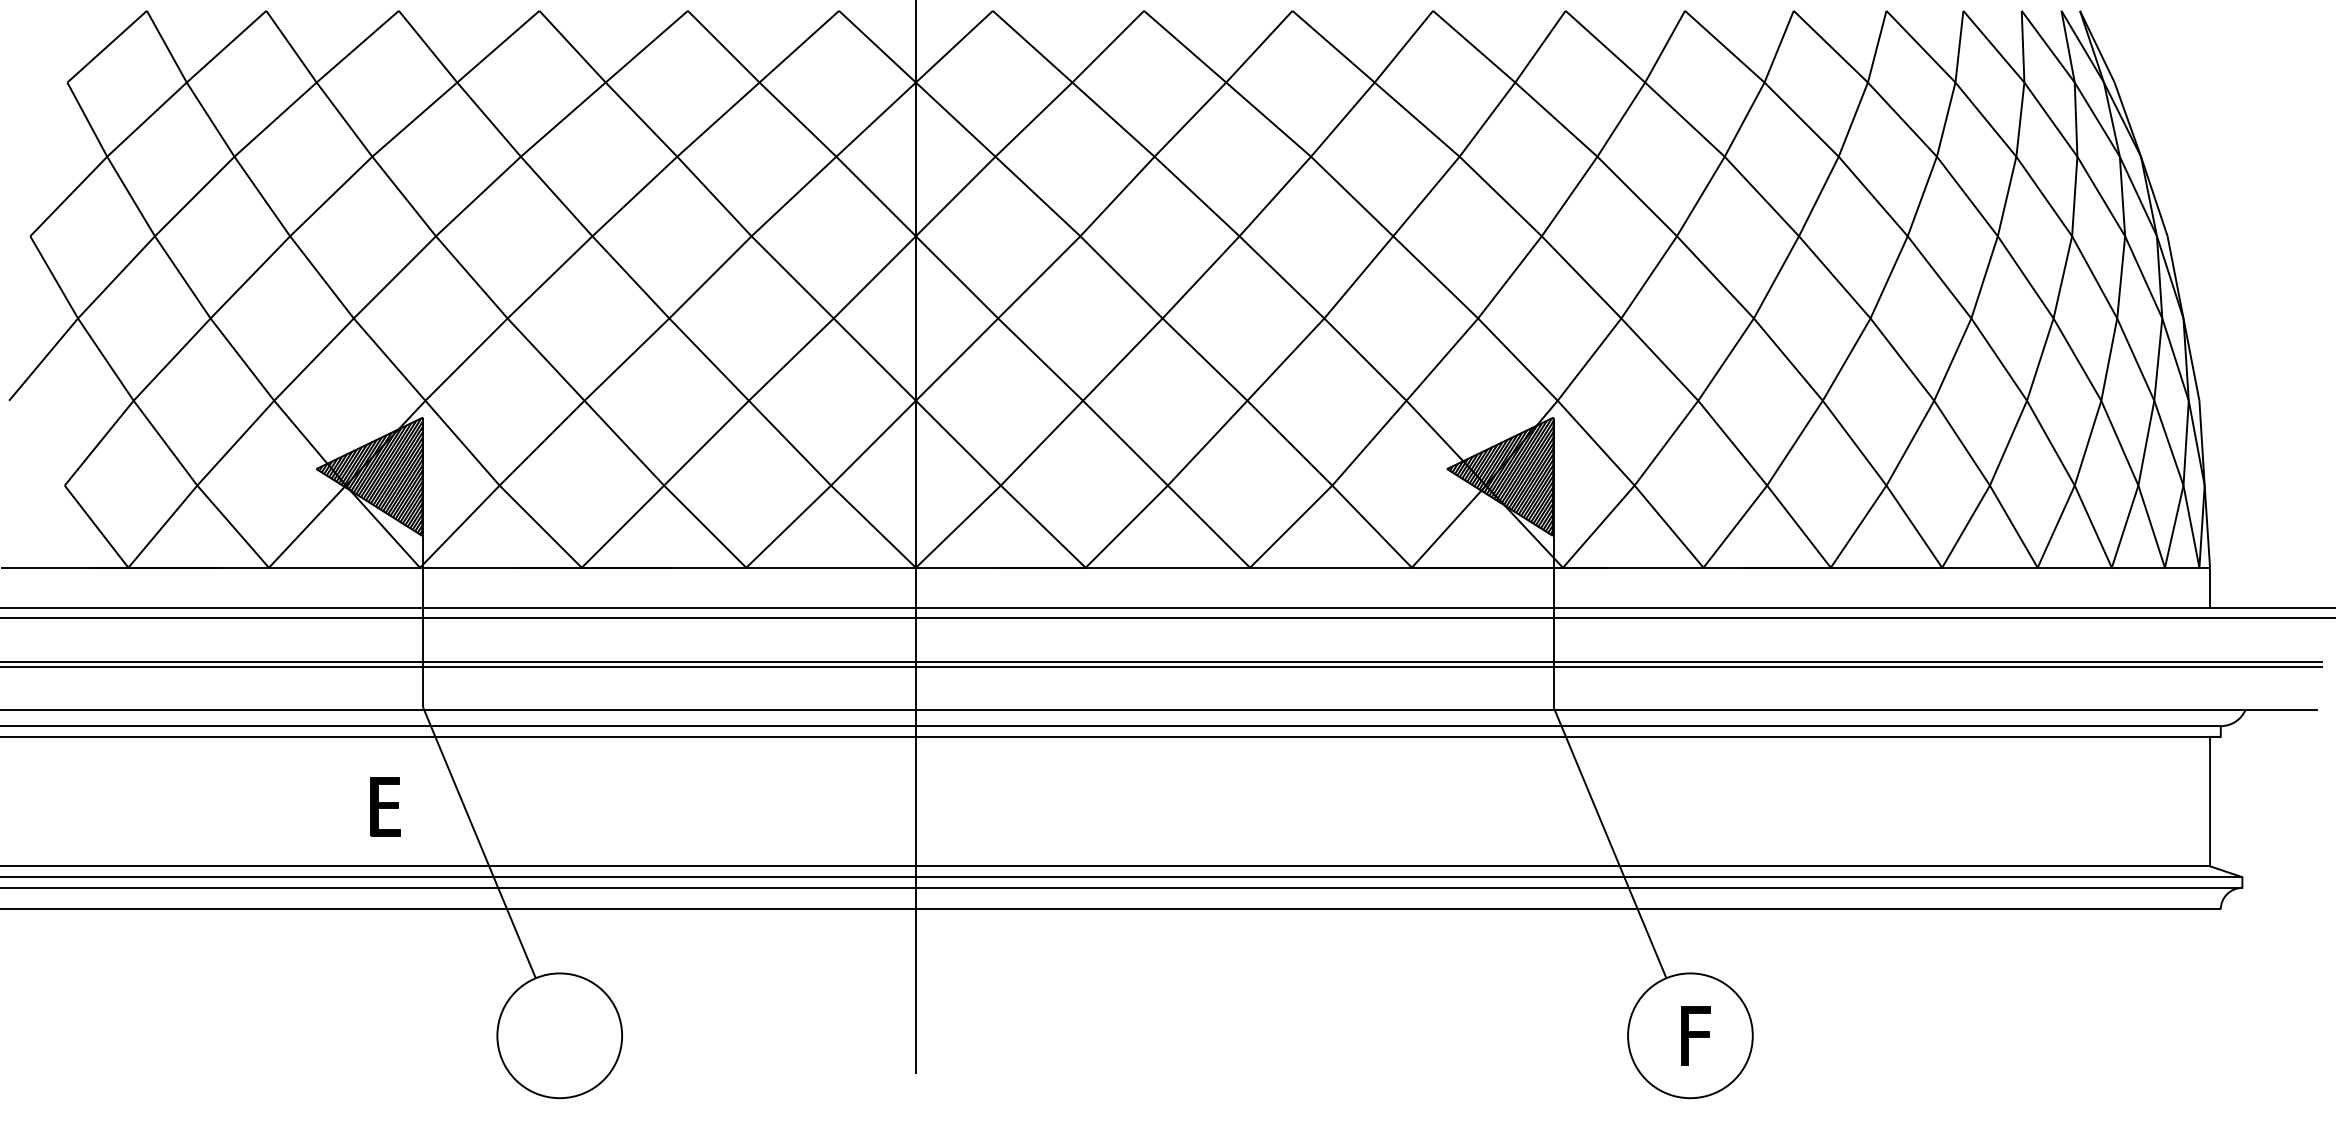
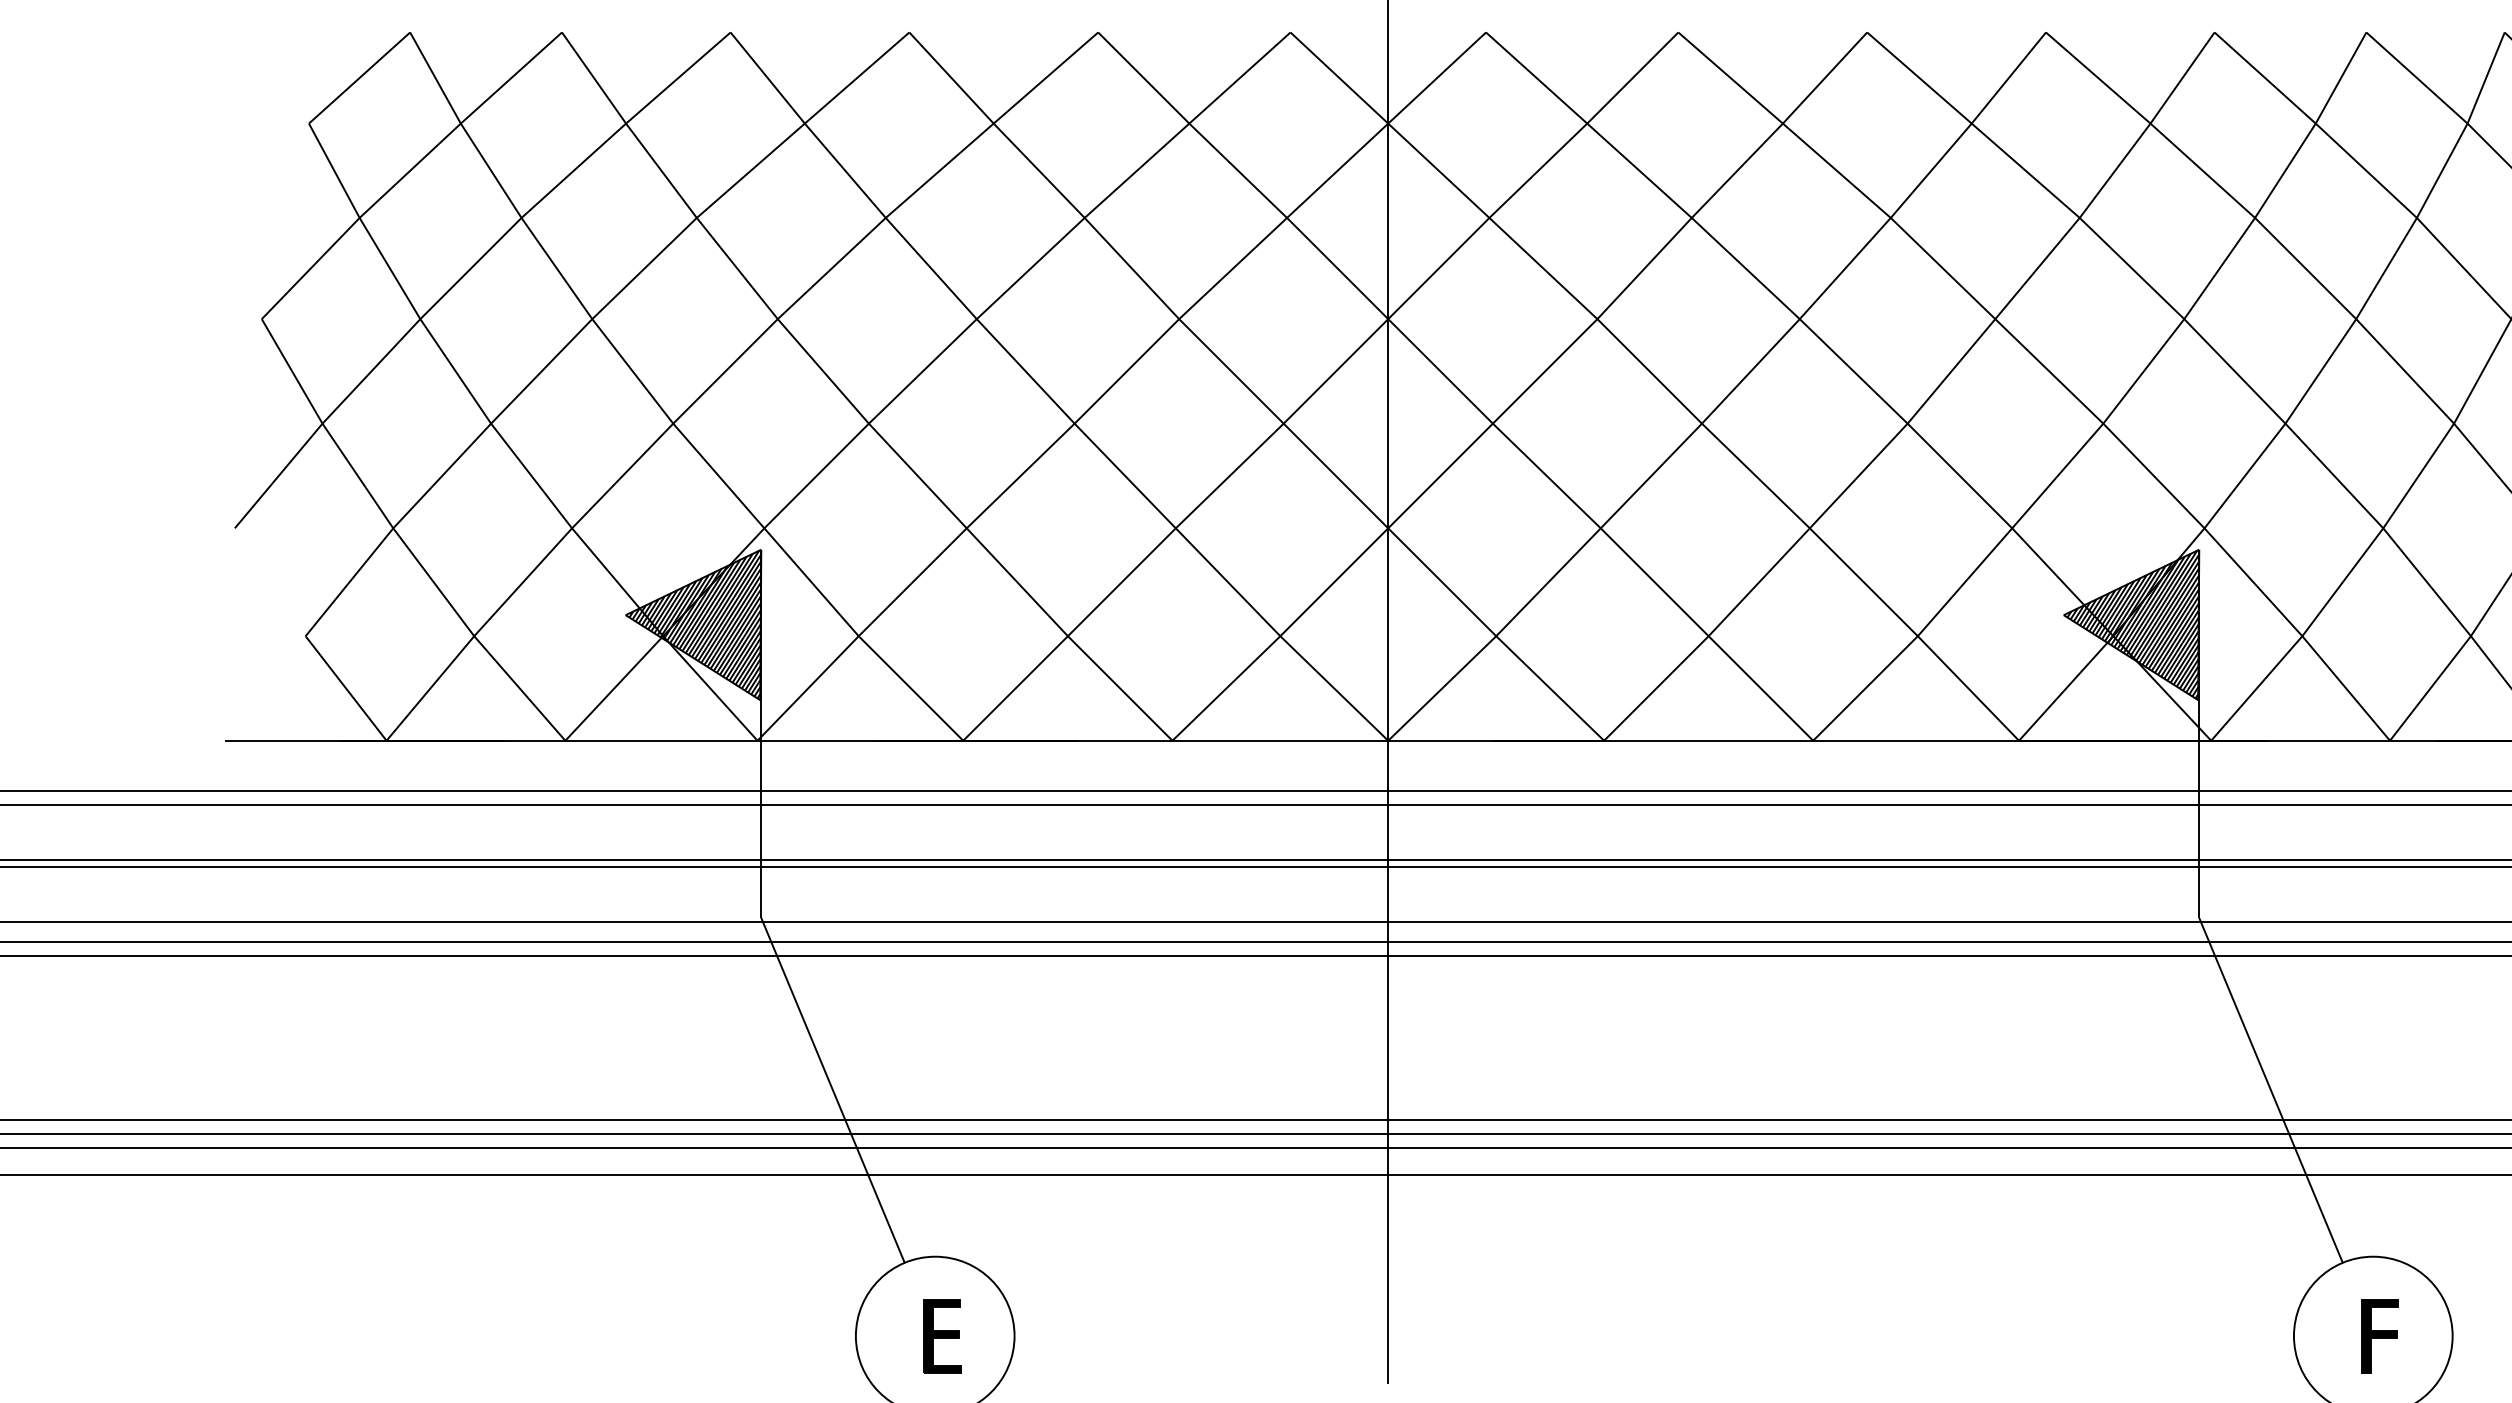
part: (385, 806) -> (942, 1335), moved

